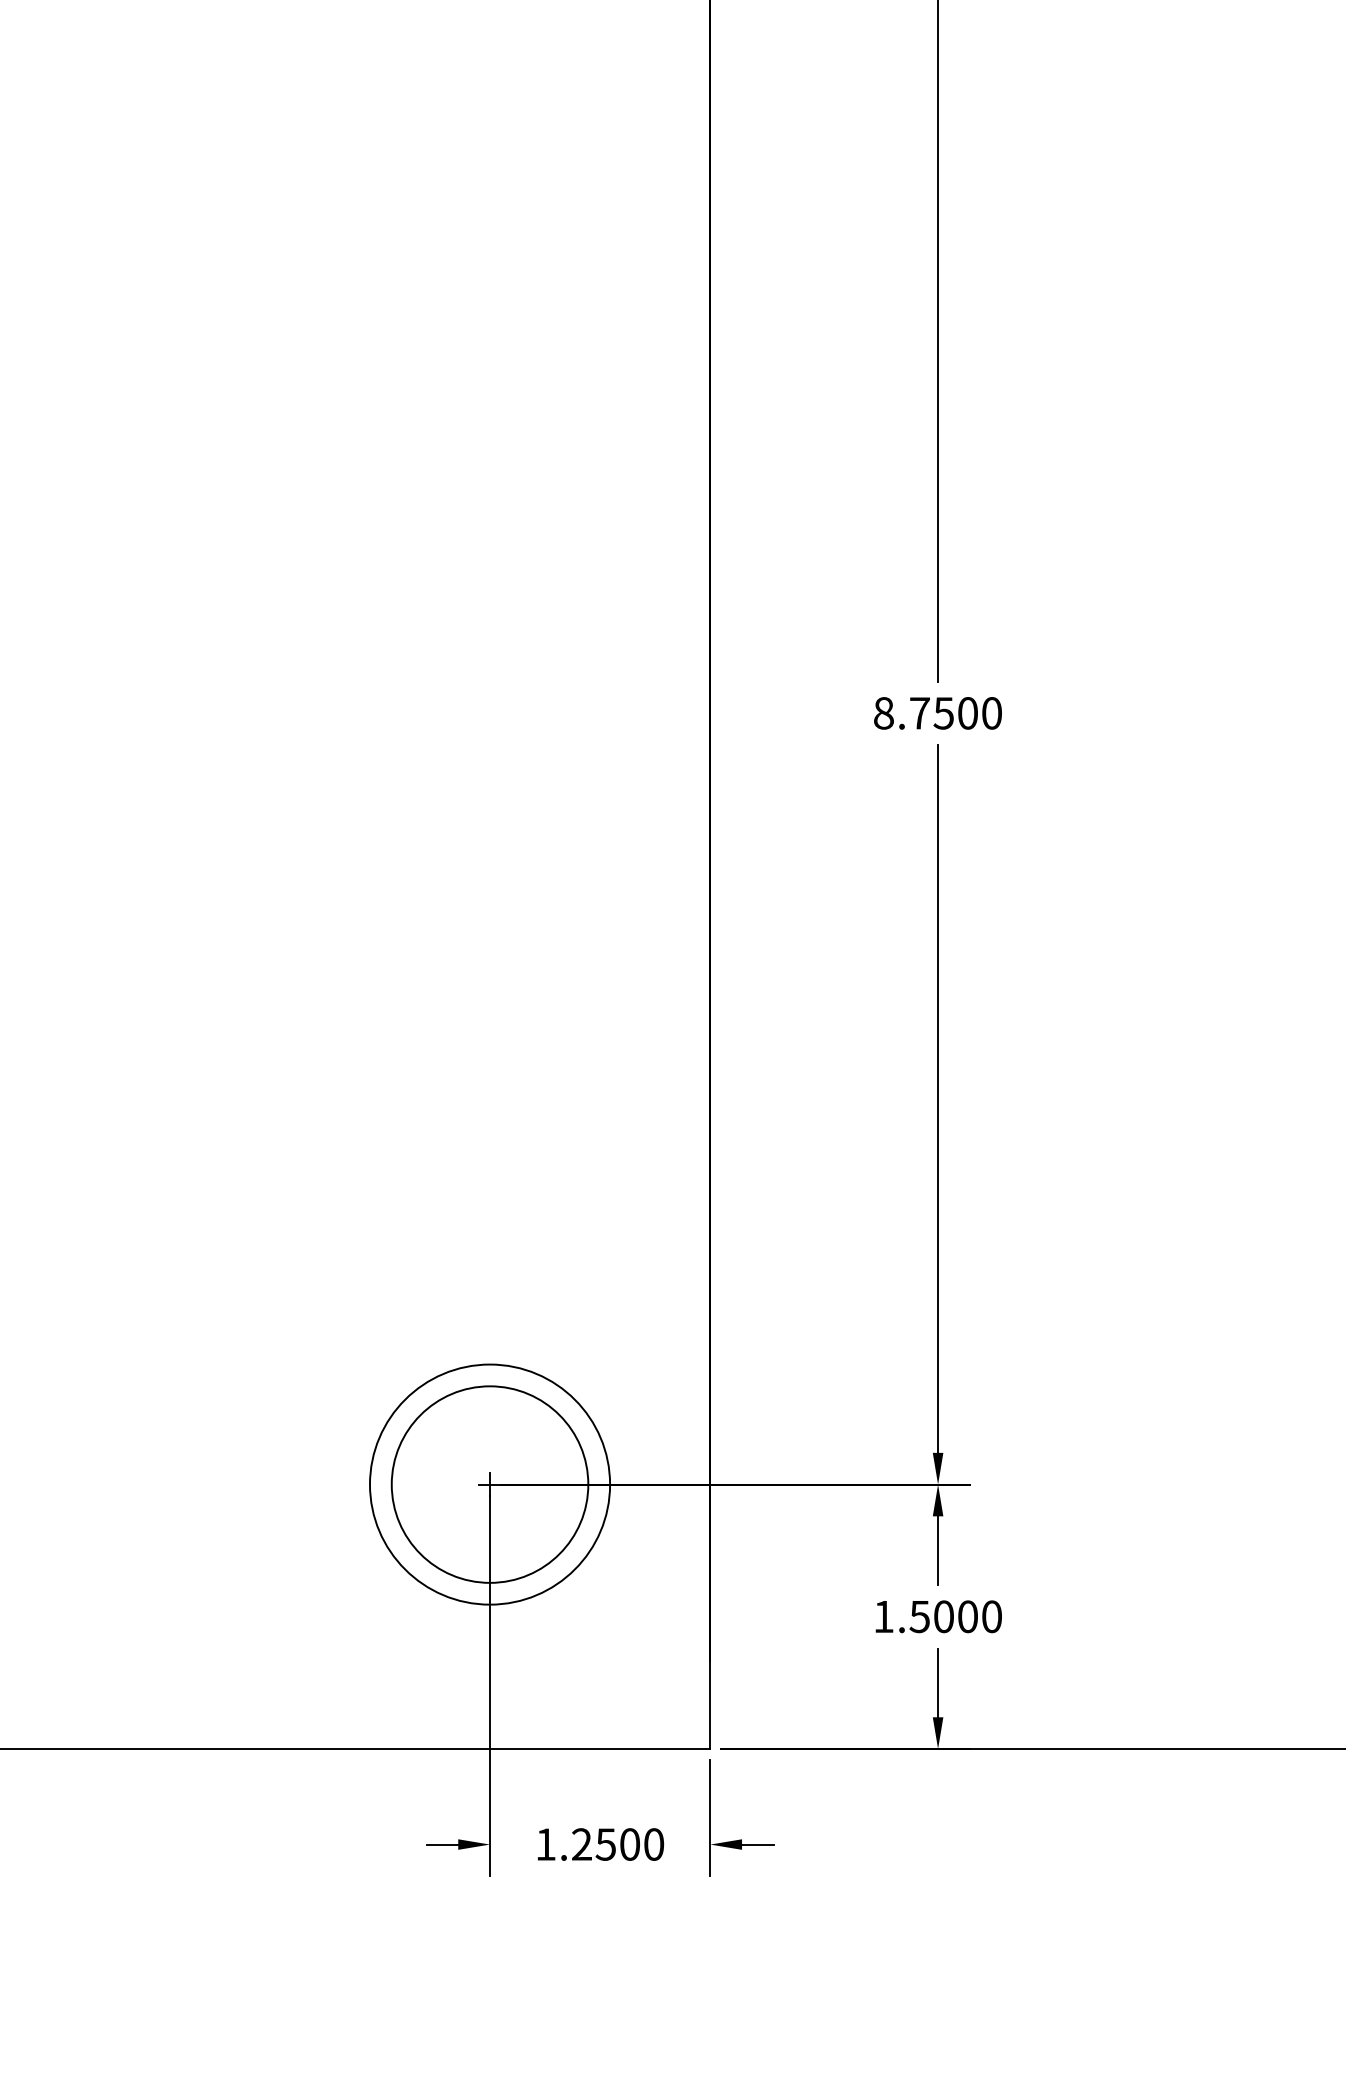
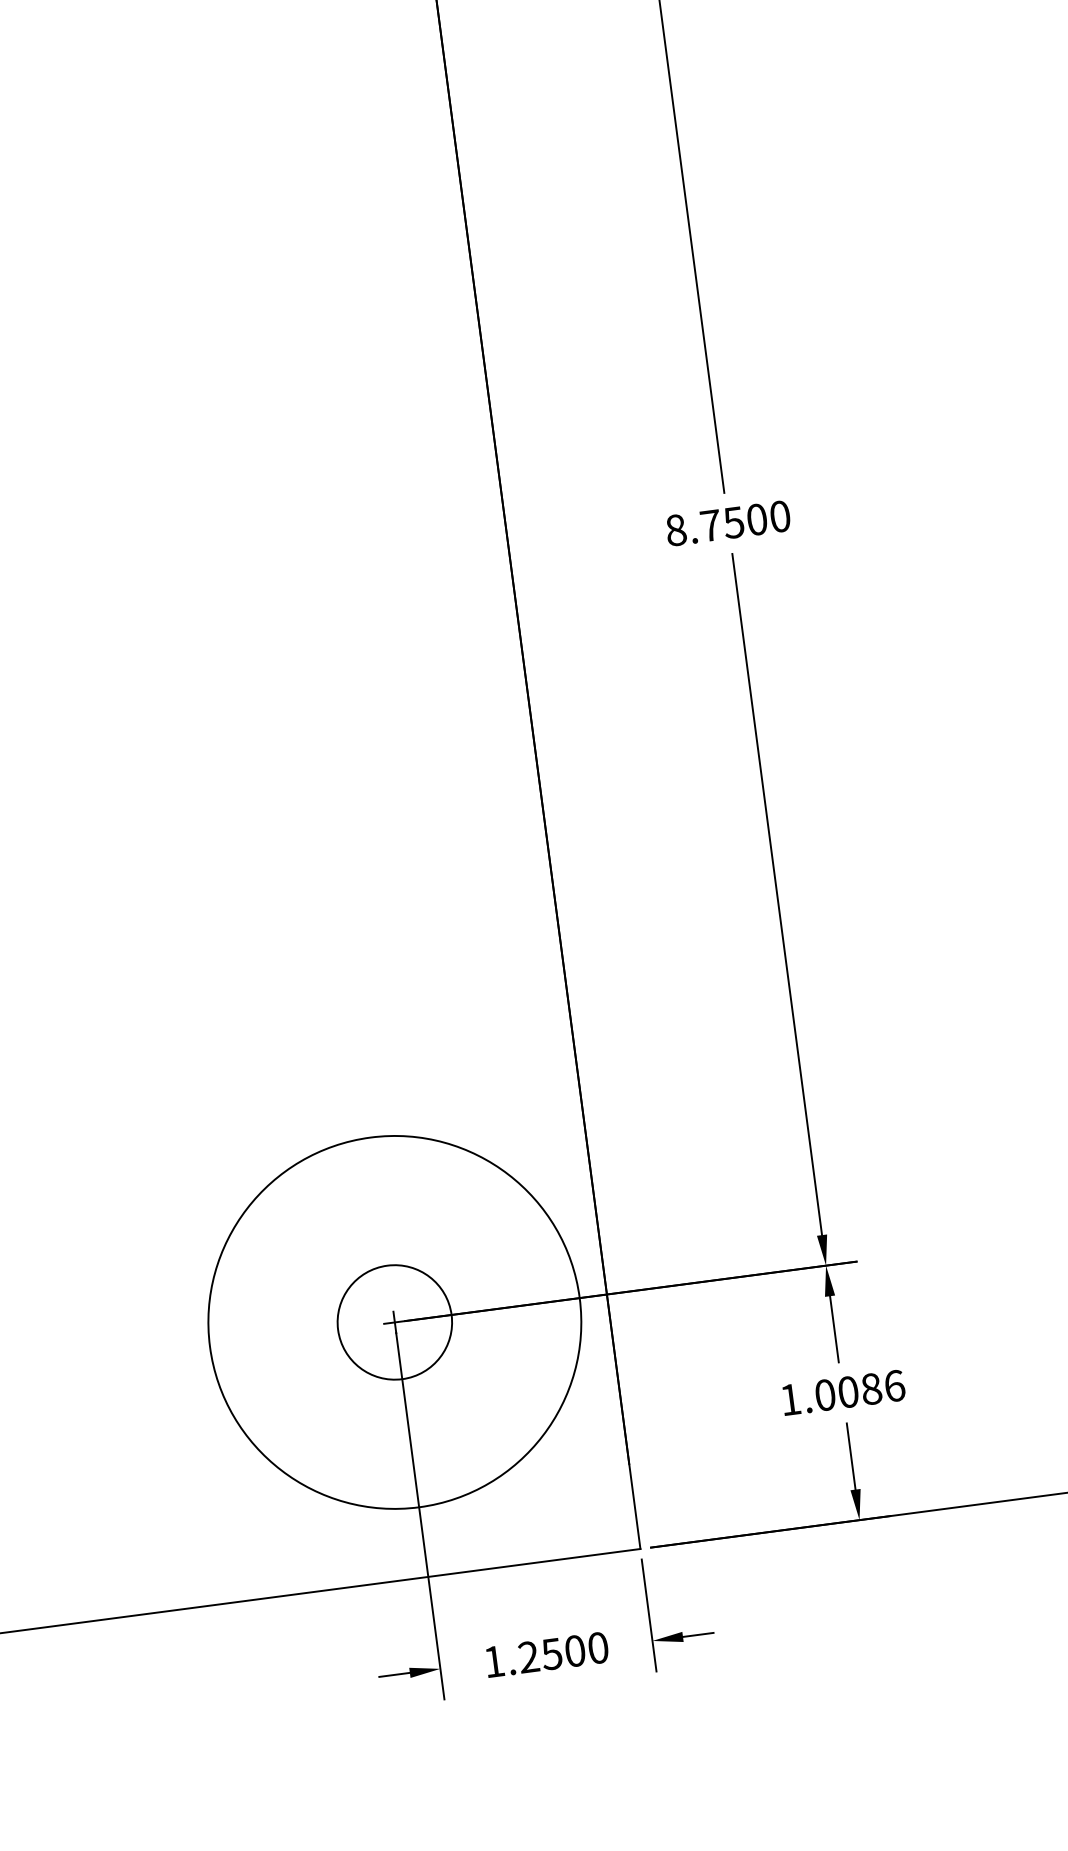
circle: (489, 1484) -> (394, 1322), size x0.6
circle: (490, 1484) -> (395, 1322), size x1.6
text: (955, 1616) -> (859, 1390), 1.5000 -> 1.0086

